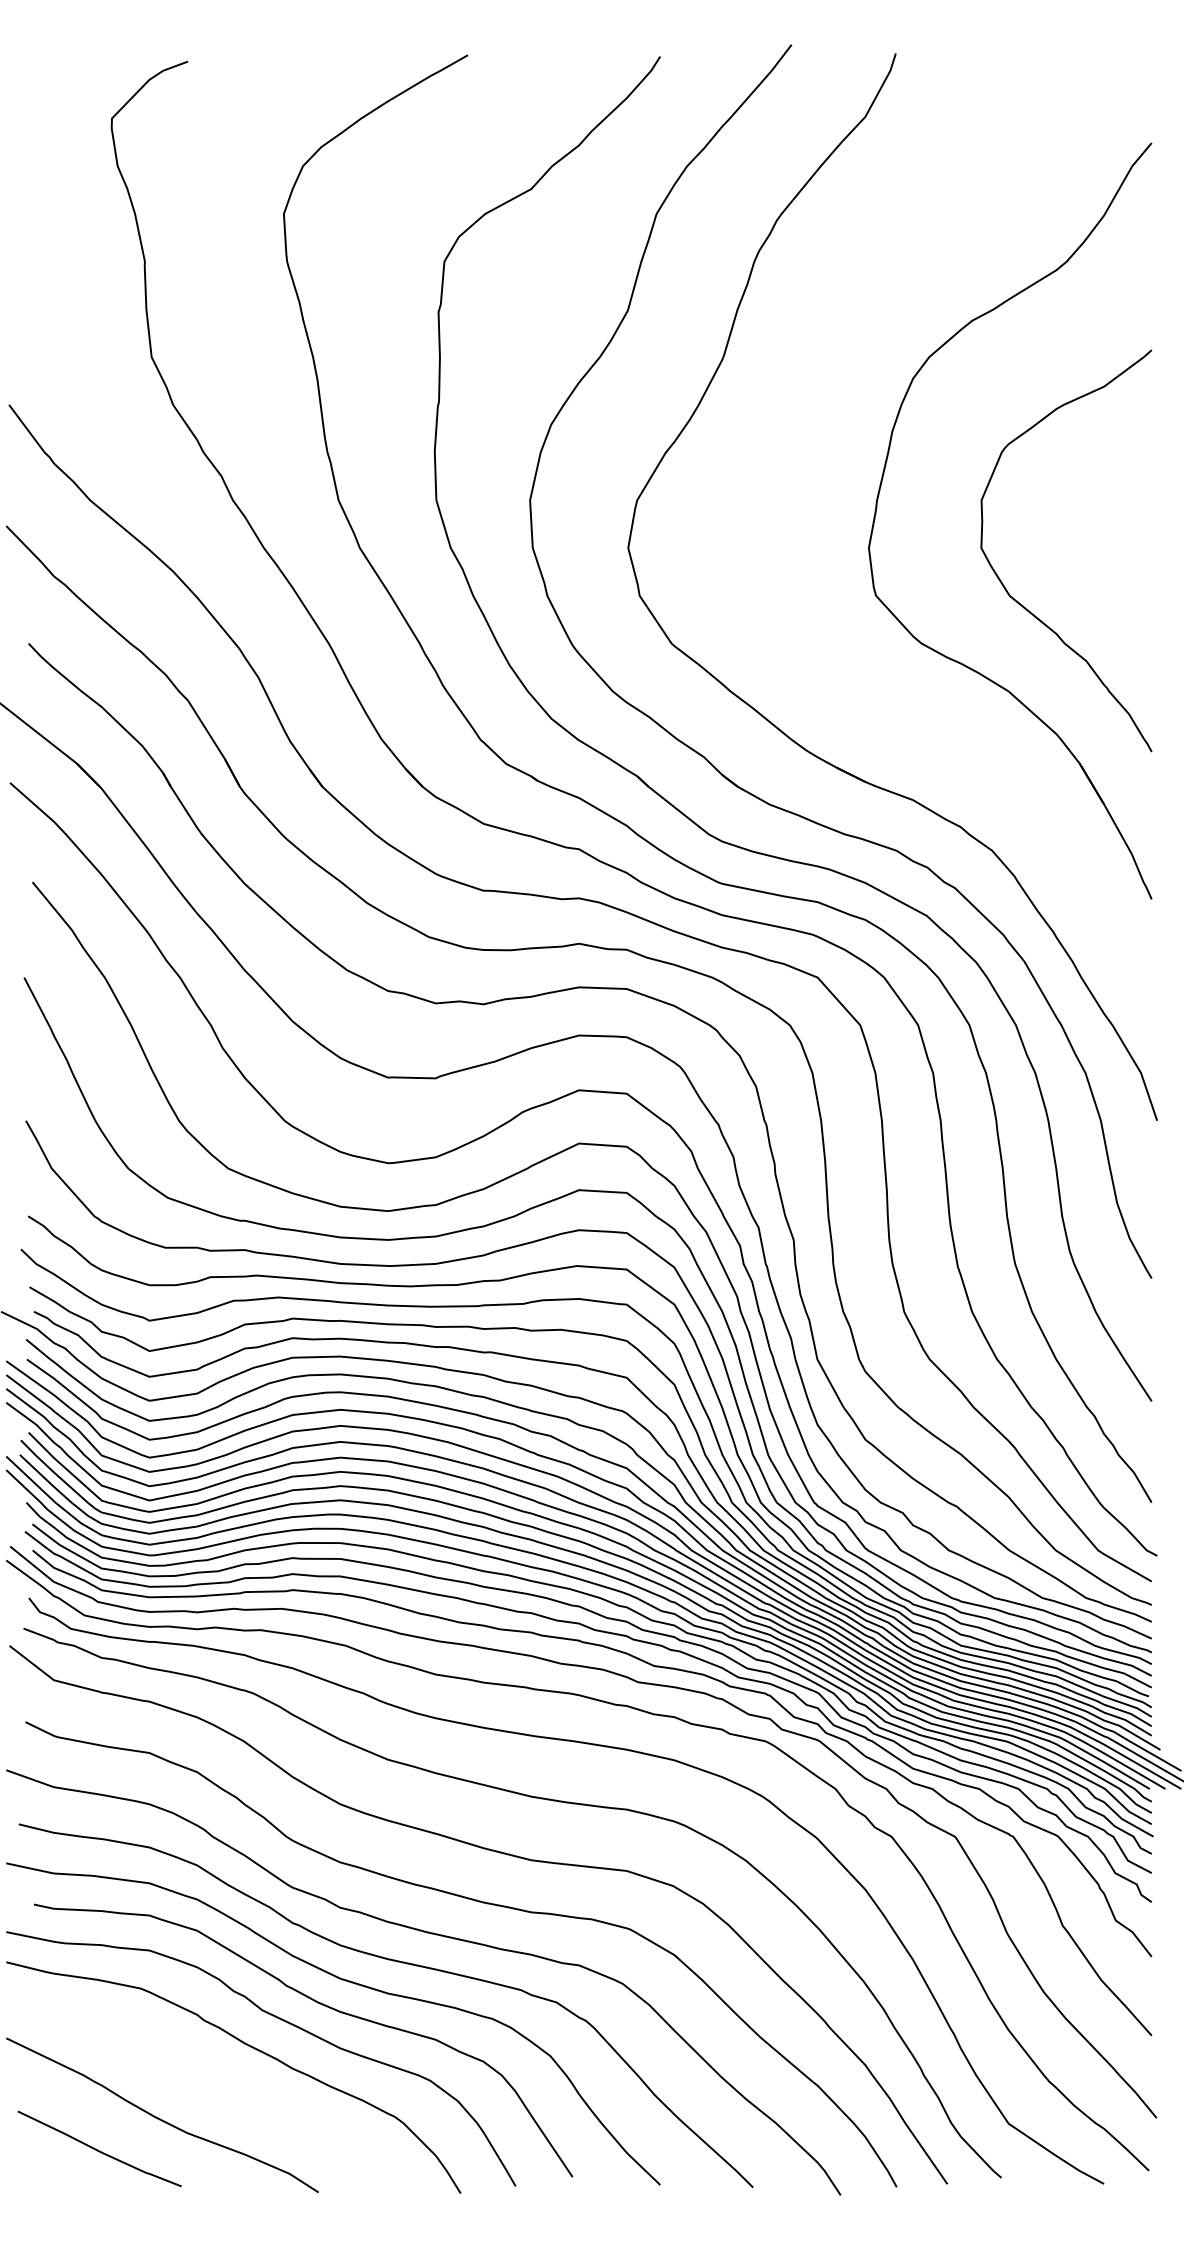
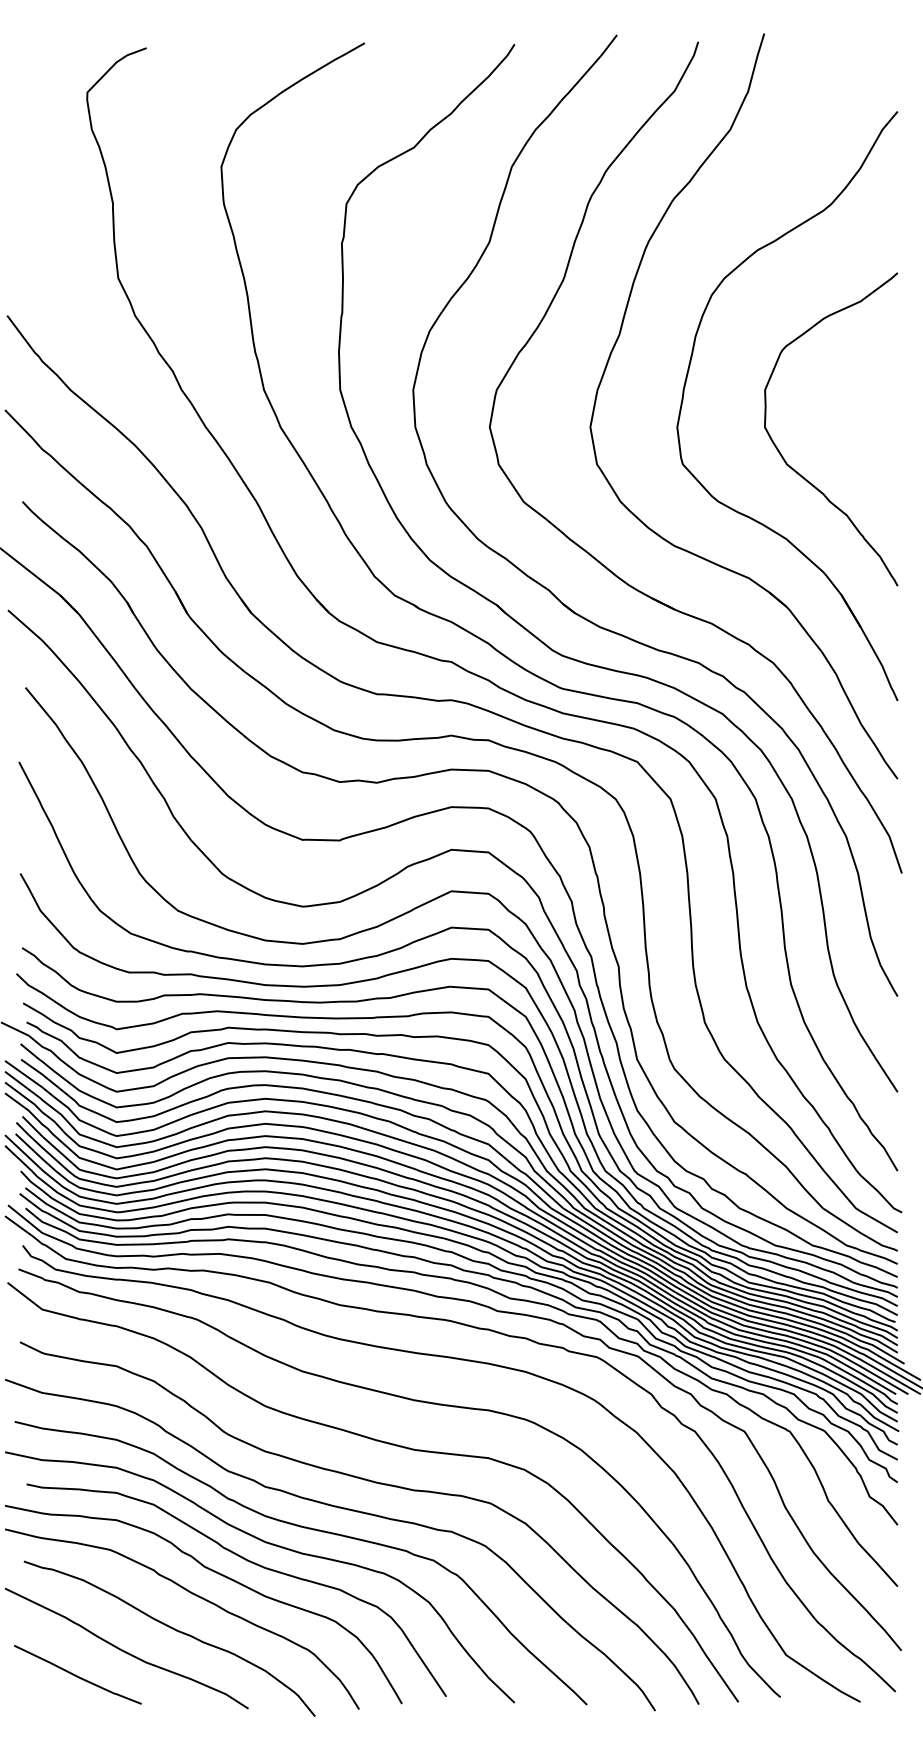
part: (789, 444) -> (615, 346), added
curve: (223, 2092) -> (174, 1630), added

